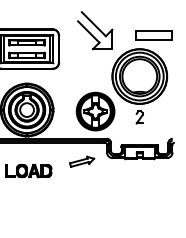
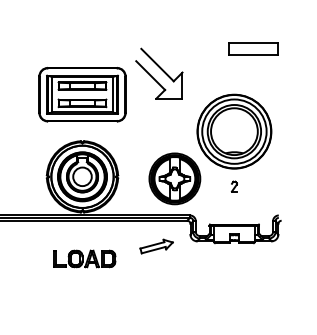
part: (95, 30) -> (159, 73), moved
part: (153, 34) -> (253, 48), moved
part: (139, 117) -> (234, 186), size x0.6

